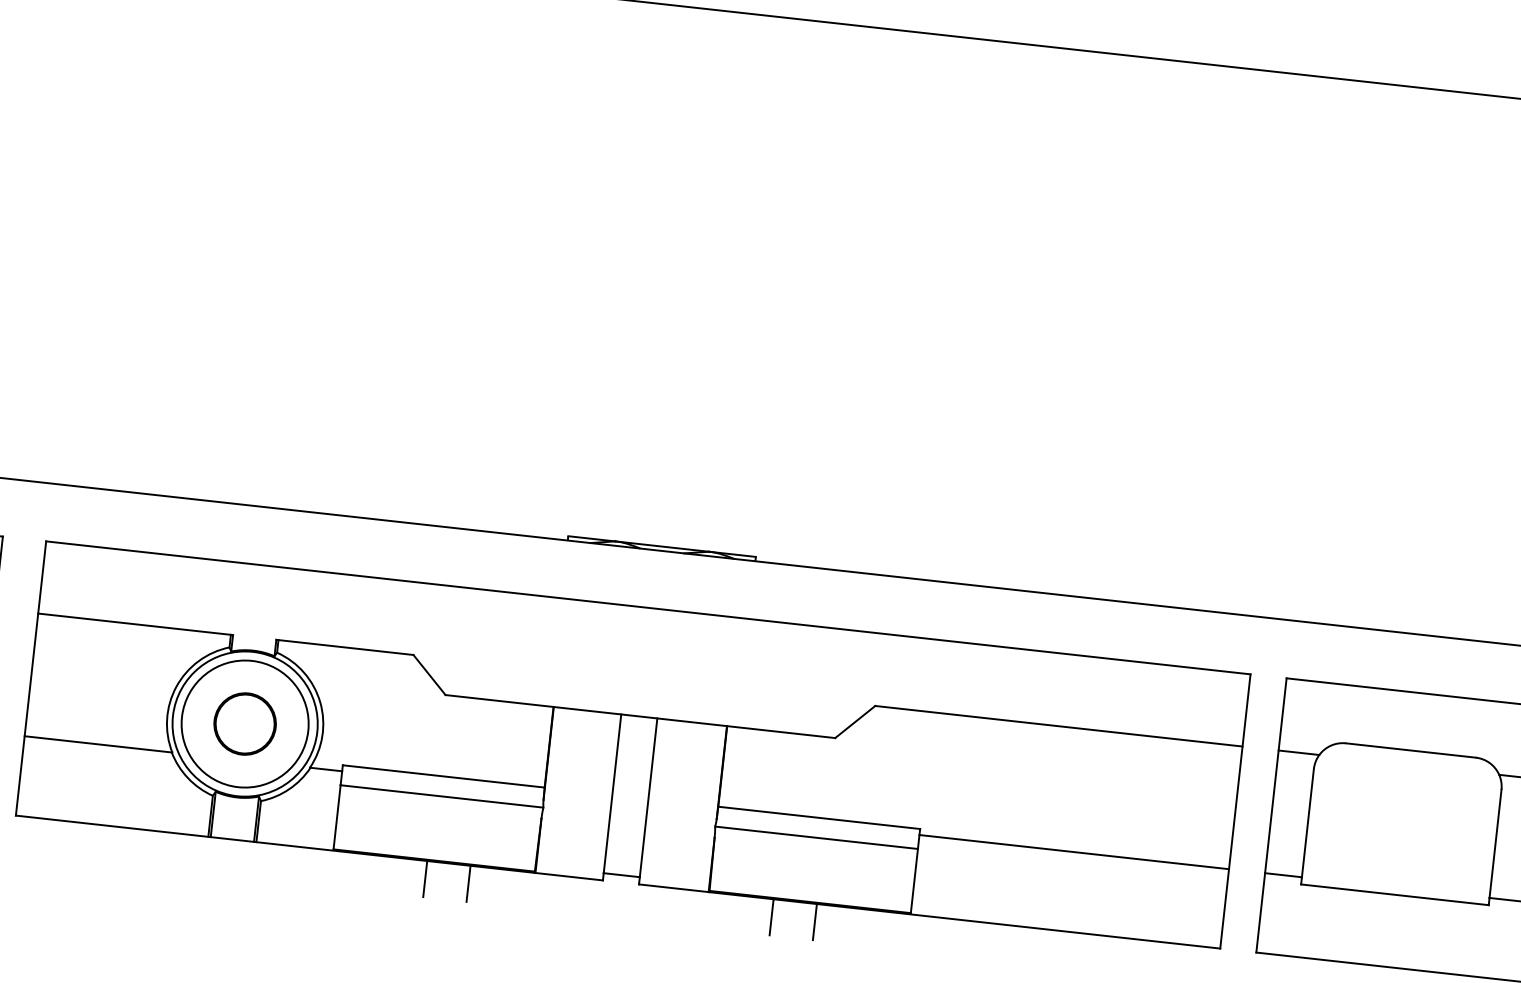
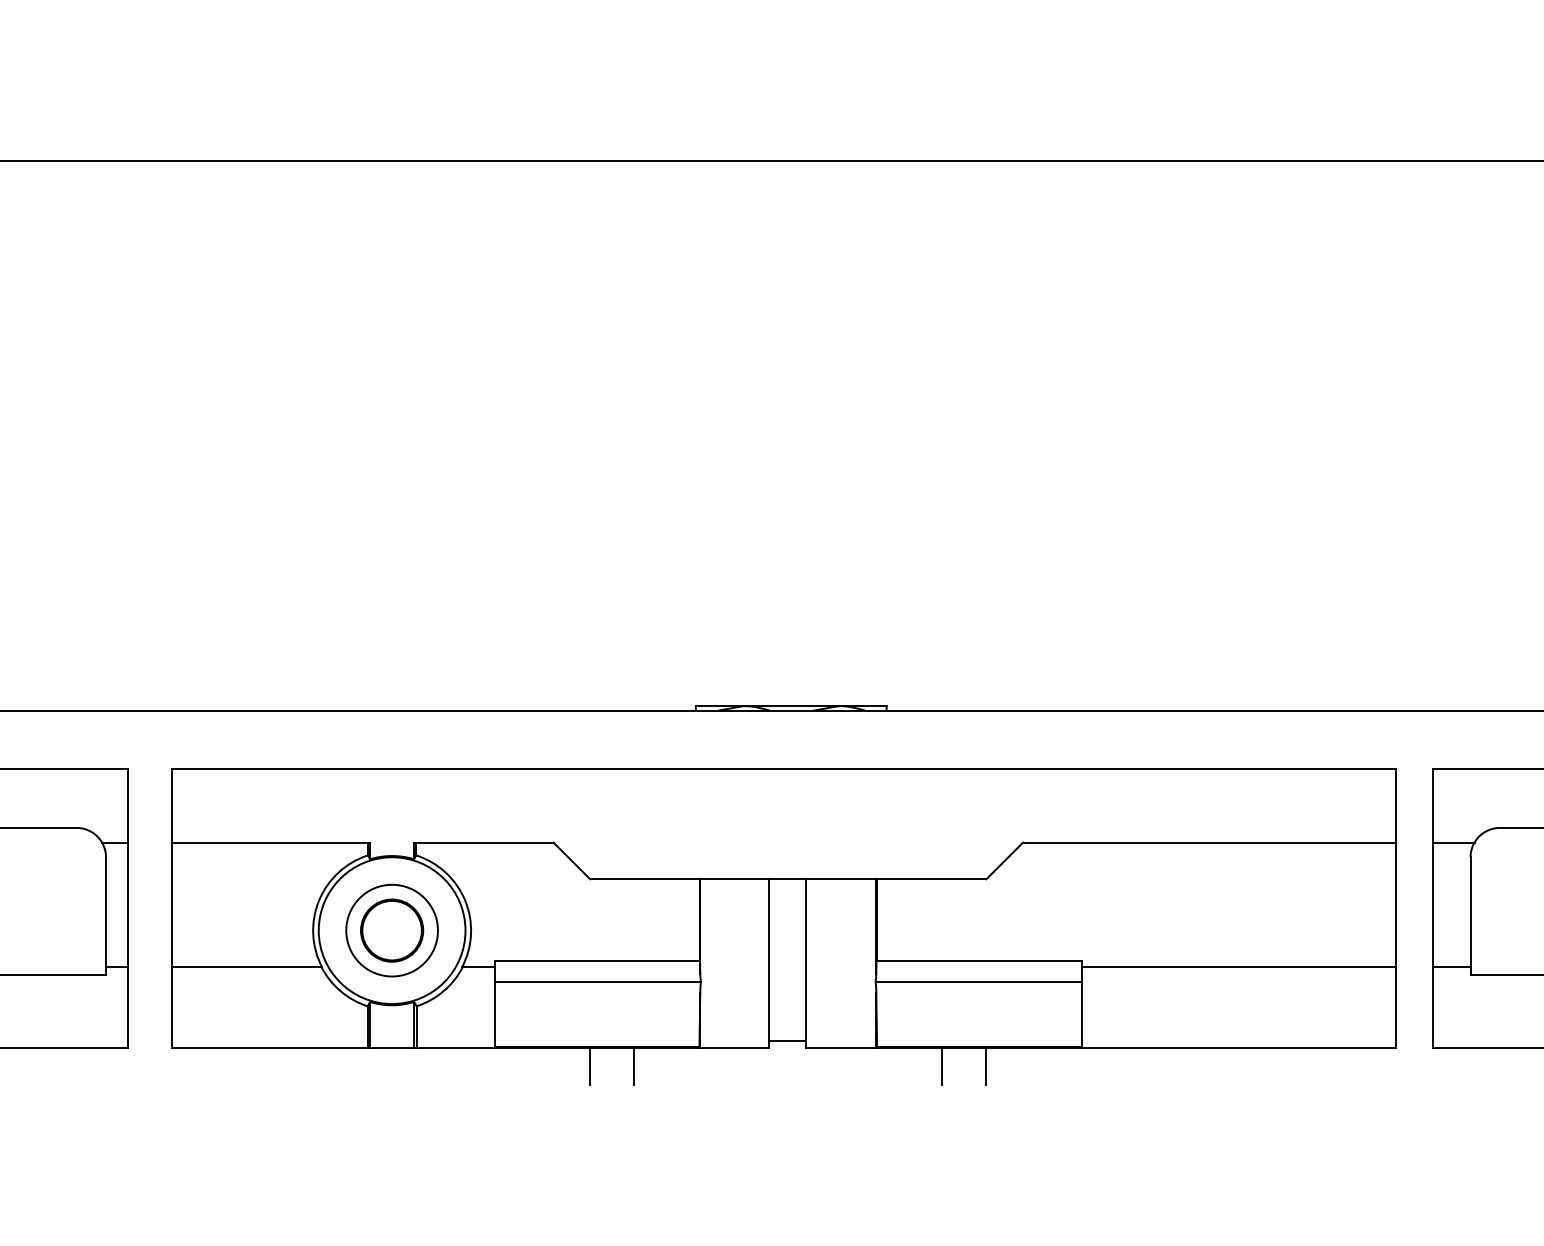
circle: (244, 723) -> (391, 930), size x0.71

